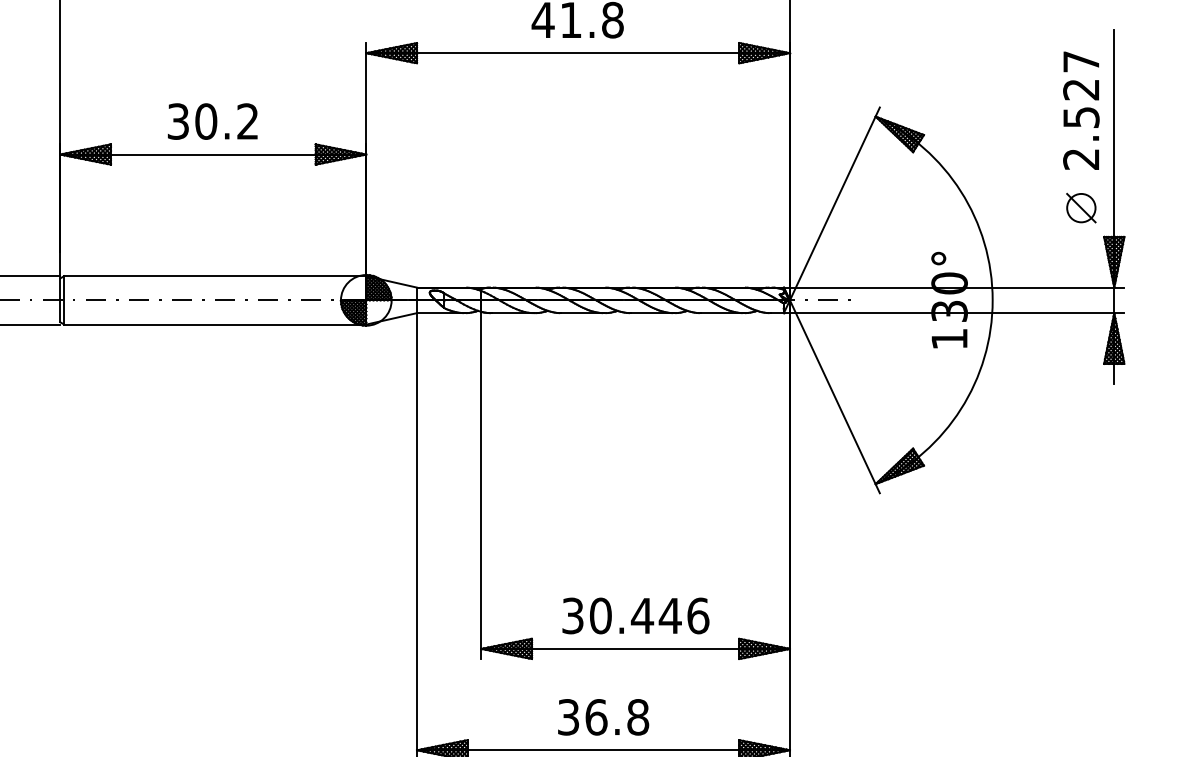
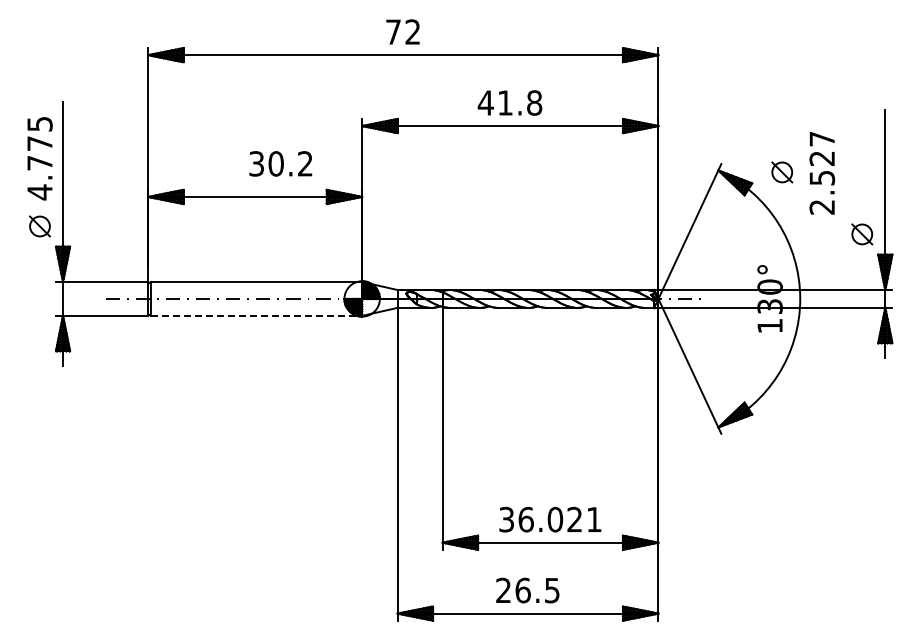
text: (1081, 110) -> (822, 173), moved
part: (967, 119) -> (782, 172), added
text: (212, 121) -> (280, 163), moved
line: (215, 324) -> (256, 315), solid -> dashed
text: (649, 615) -> (560, 519), 30.446 -> 36.021
text: (602, 717) -> (527, 590), 36.8 -> 26.5

